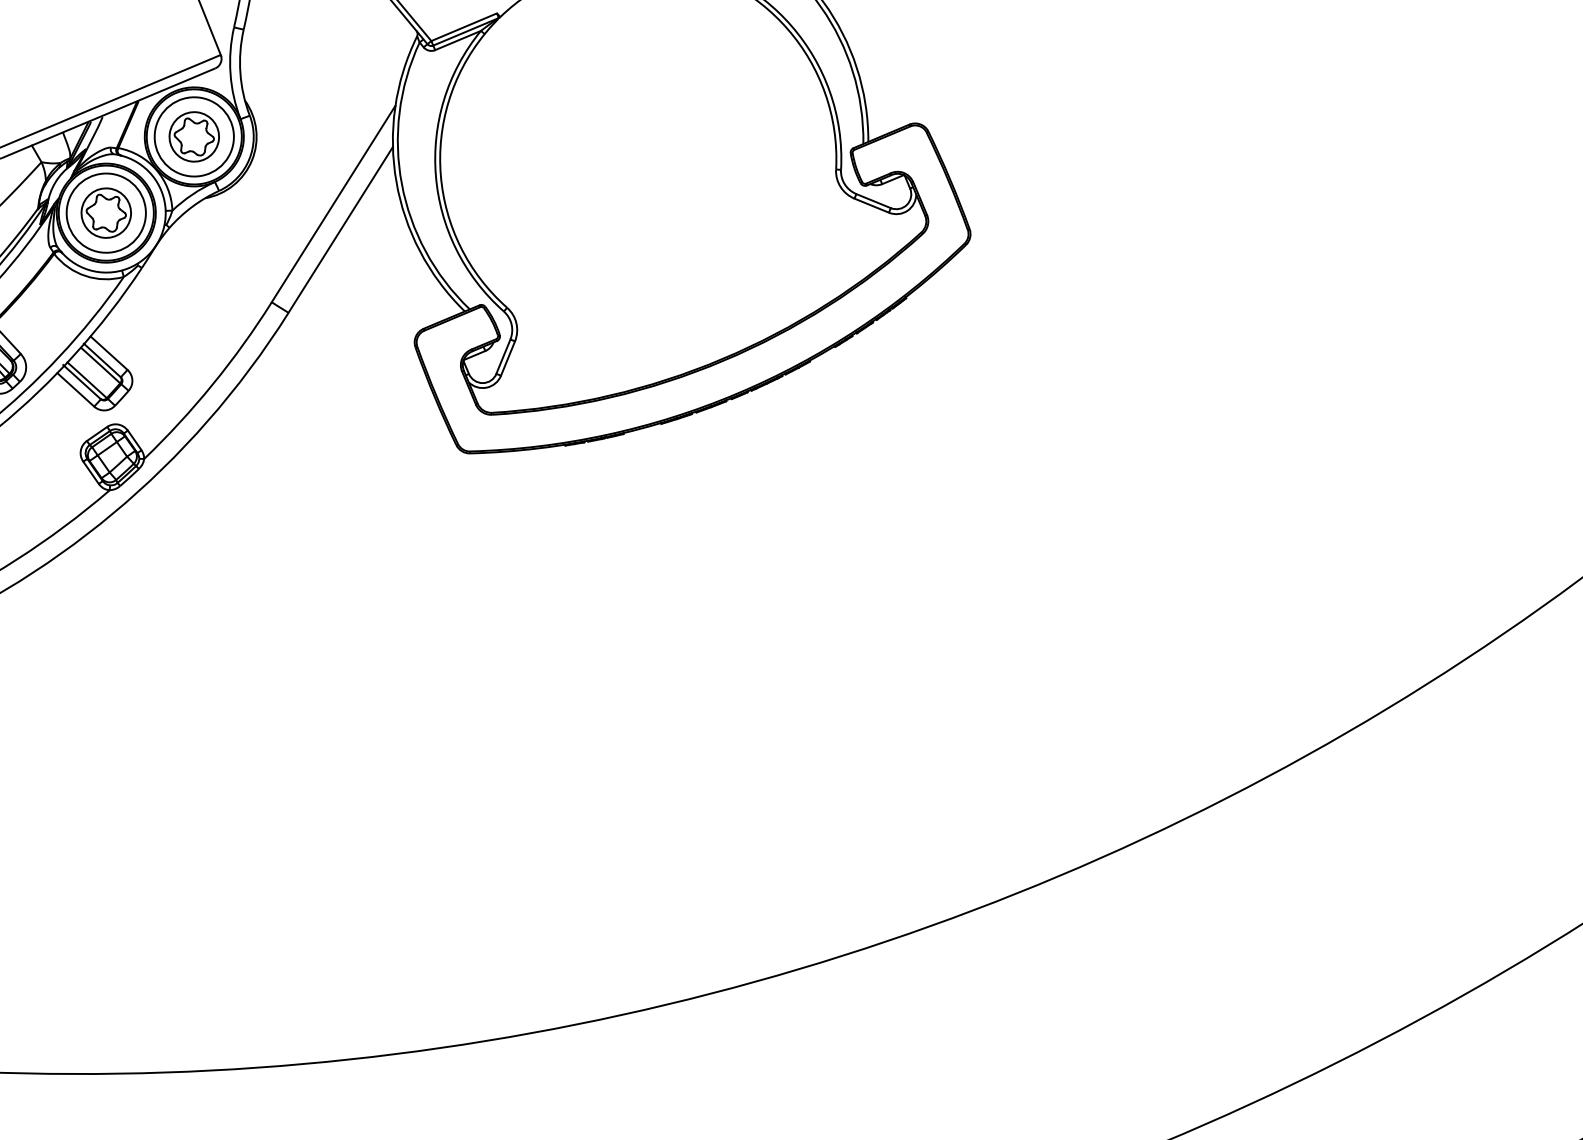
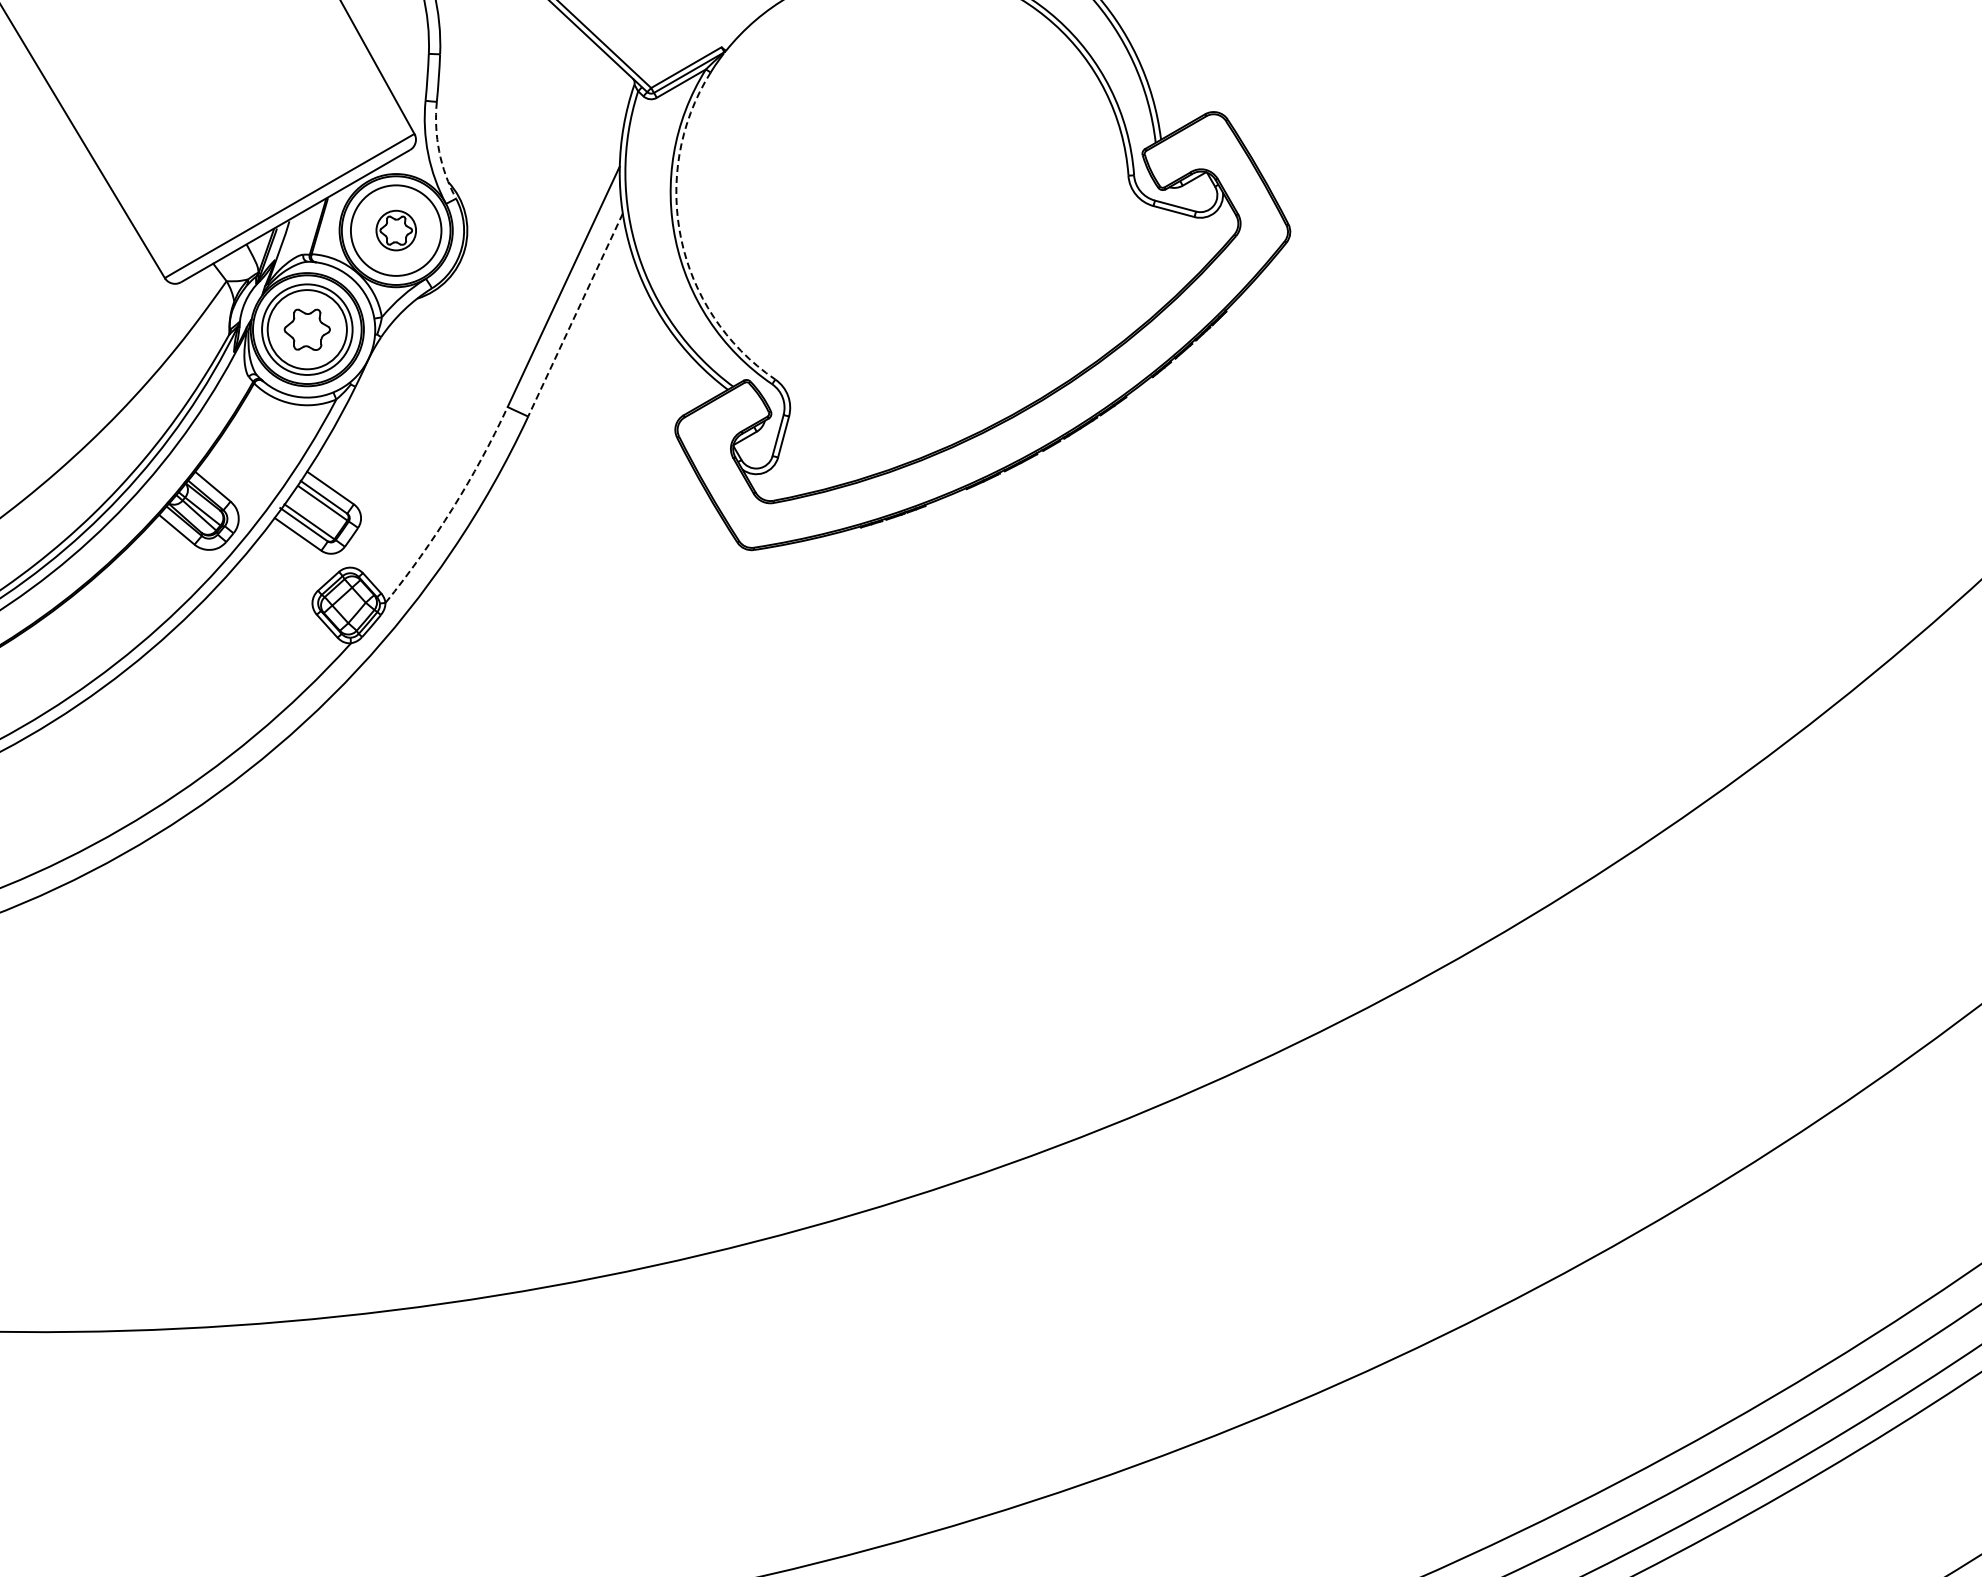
arc: (240, 72) -> (439, 151), solid -> dashed
part: (194, 136) -> (396, 230), size x0.7
arc: (441, 175) -> (681, 239), solid -> dashed
circle: (106, 213) -> (307, 329), size x1.4
line: (340, 230) -> (575, 315), solid -> dashed
arc: (212, 384) -> (452, 508), solid -> dashed

